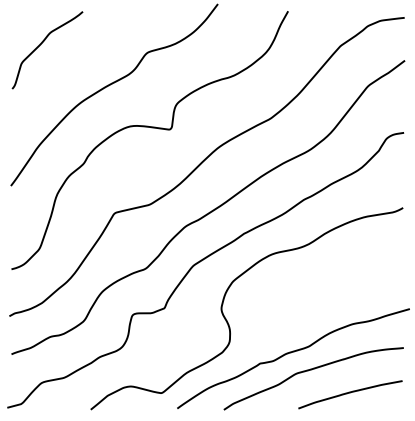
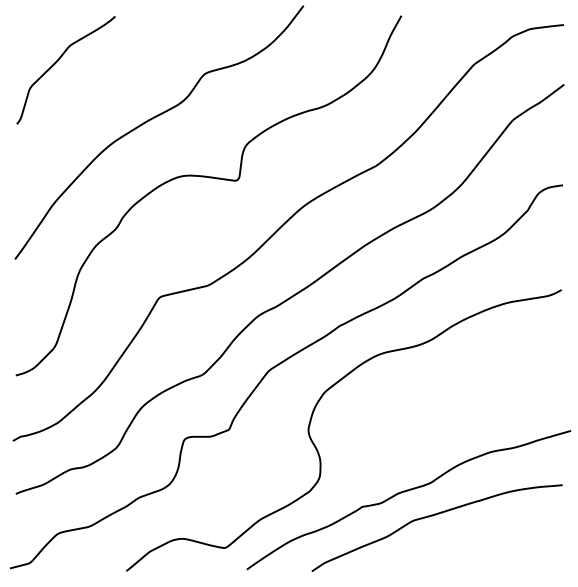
curve: (349, 393) -> (487, 548), removed

